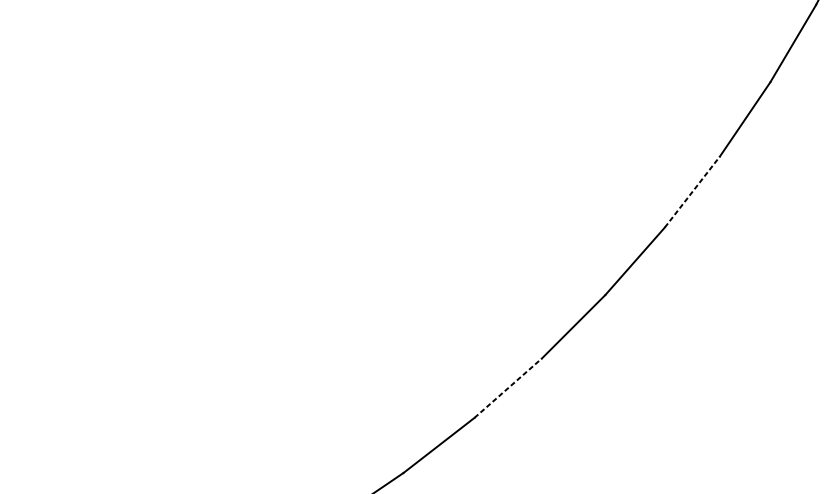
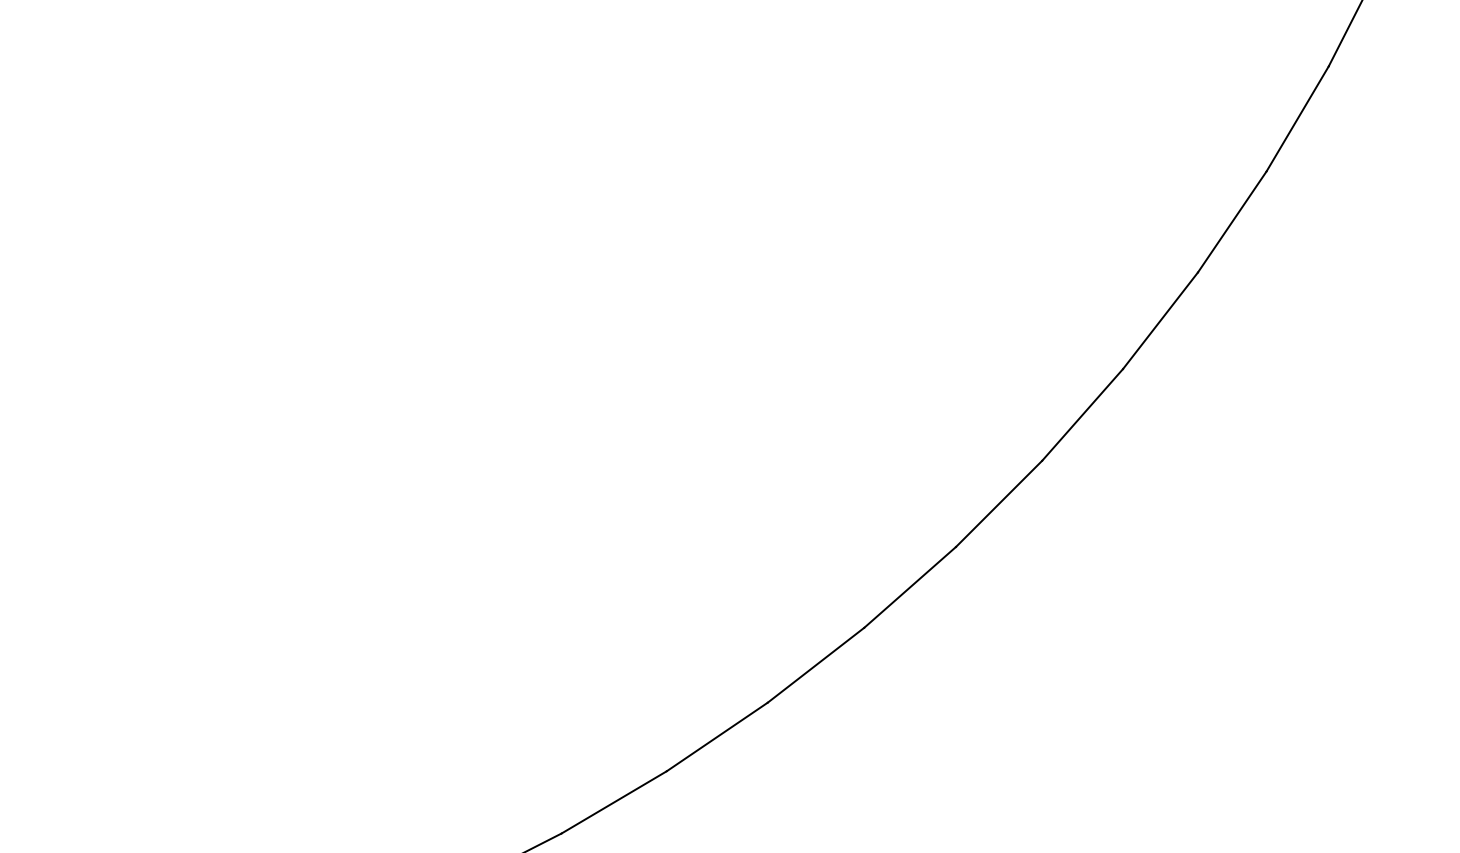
line: (692, 191) -> (1160, 320), dashed -> solid
line: (508, 388) -> (910, 587), dashed -> solid

